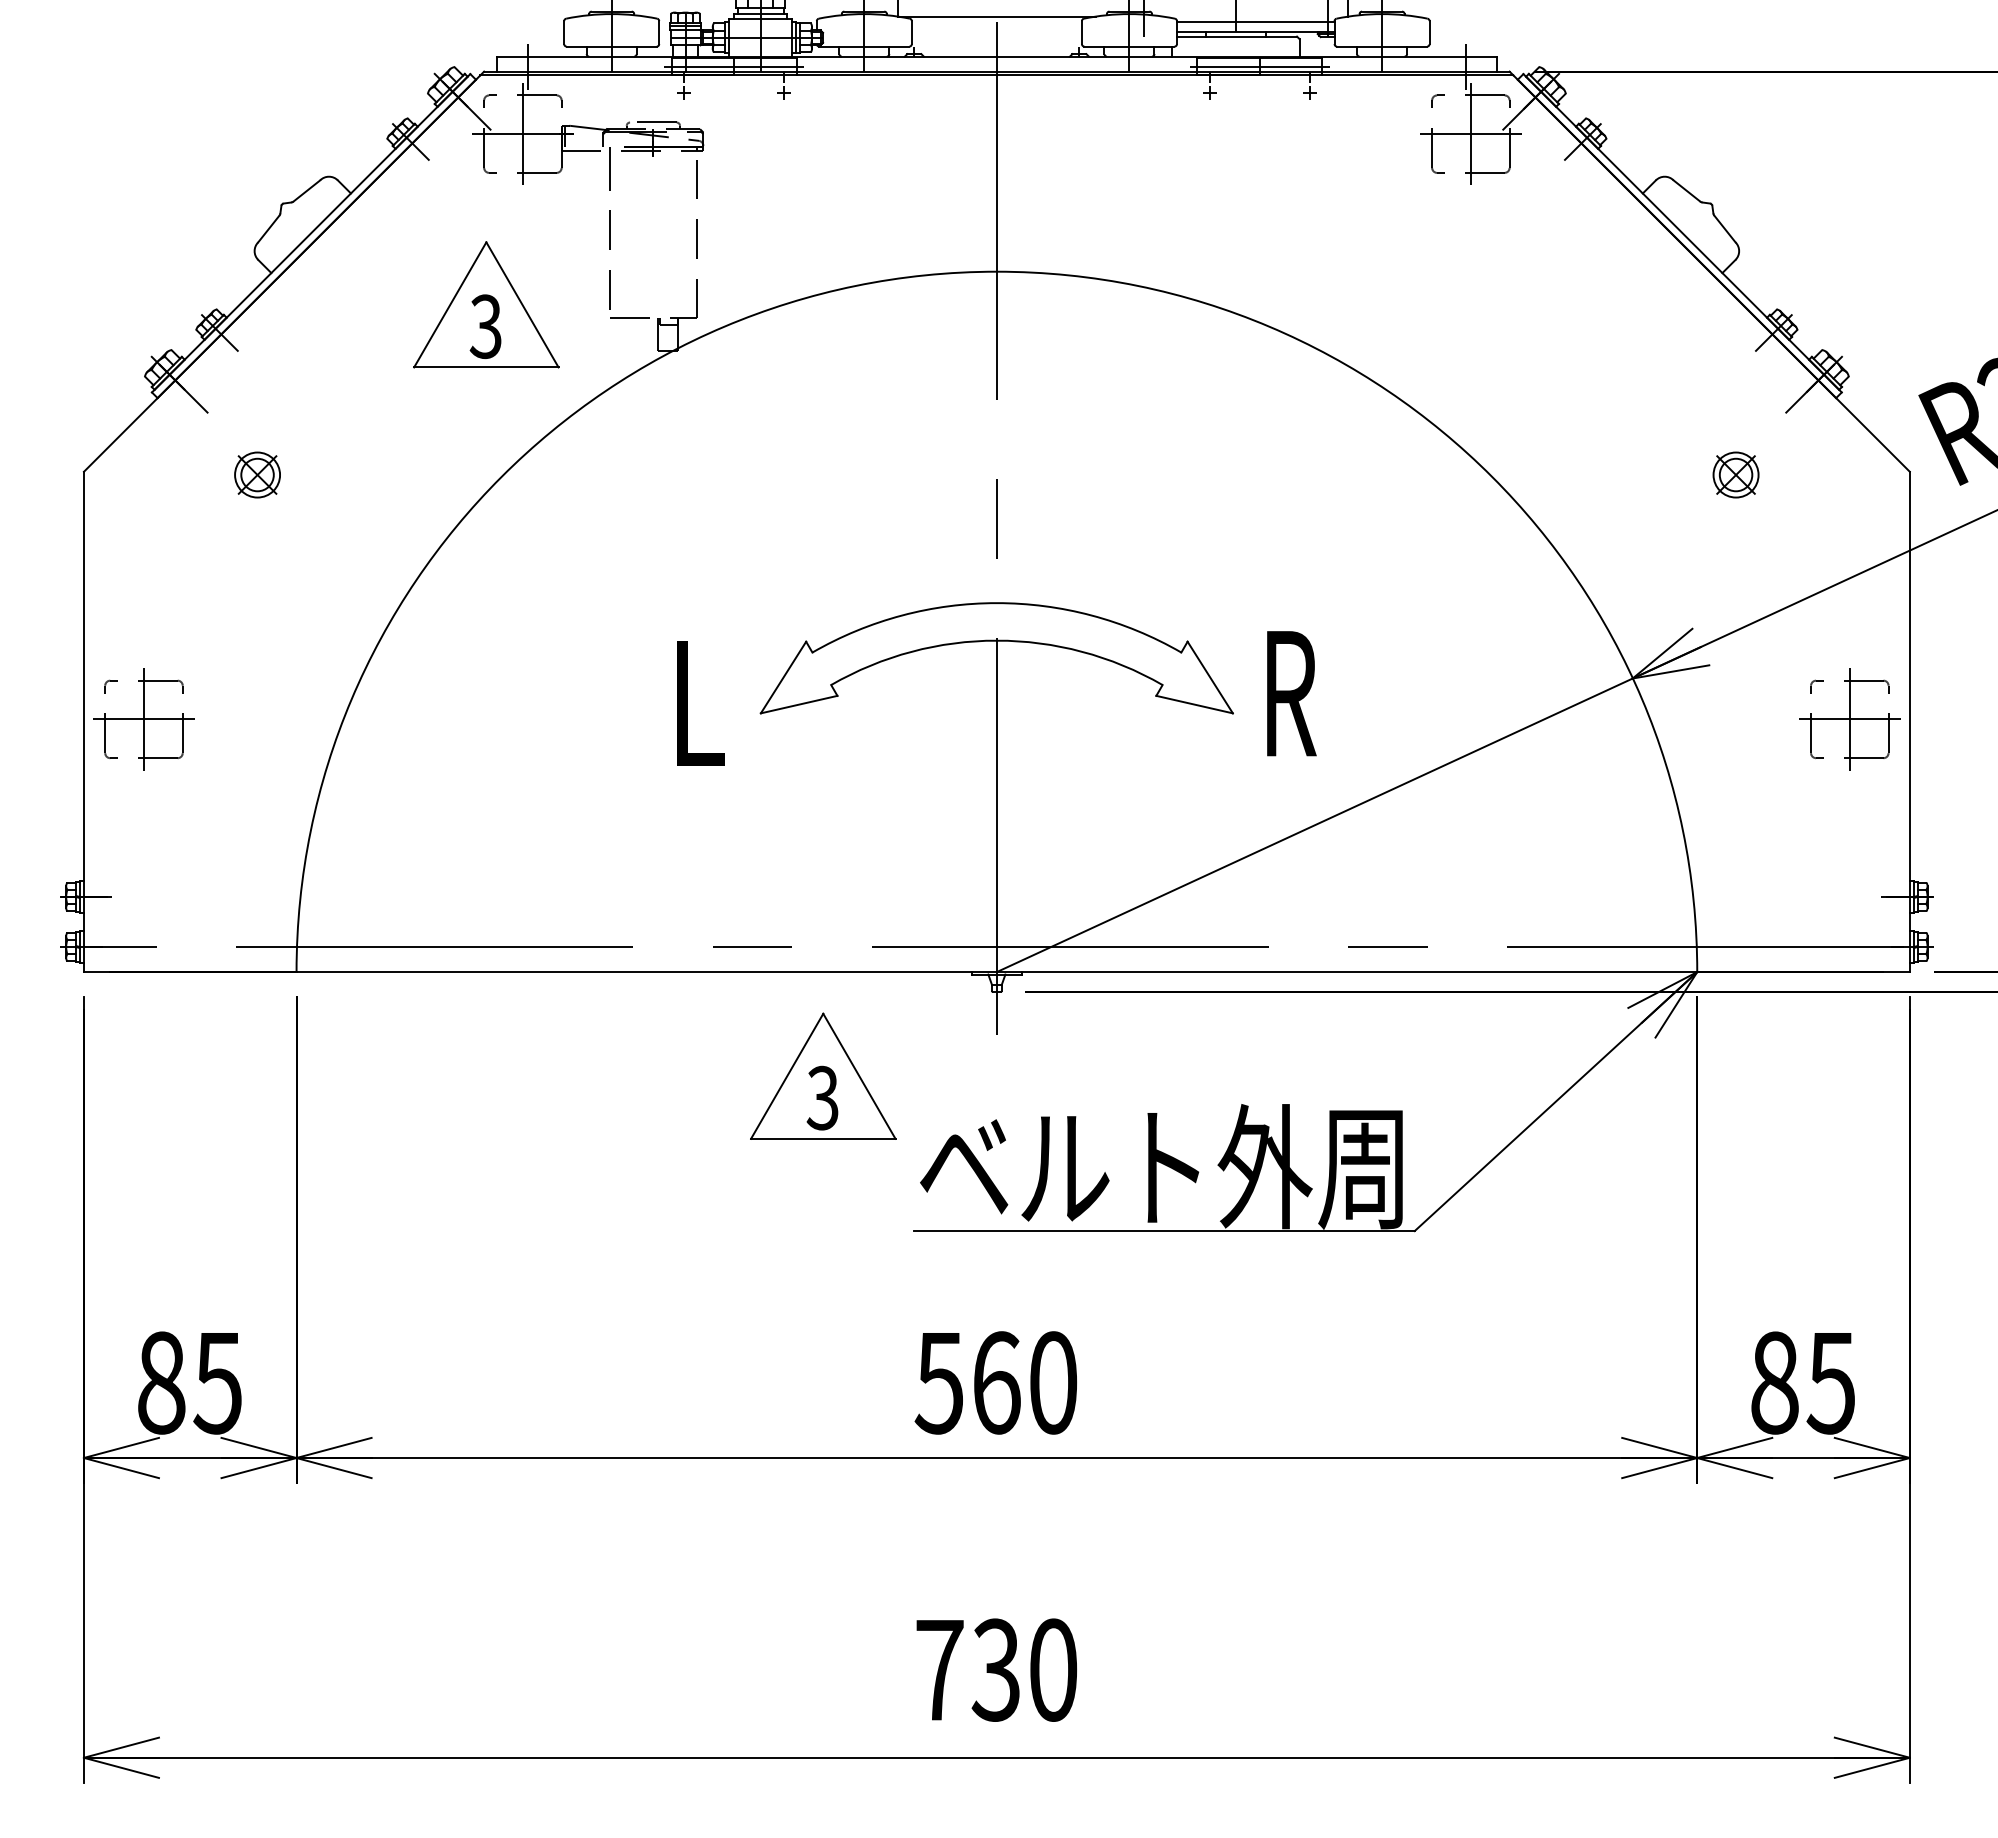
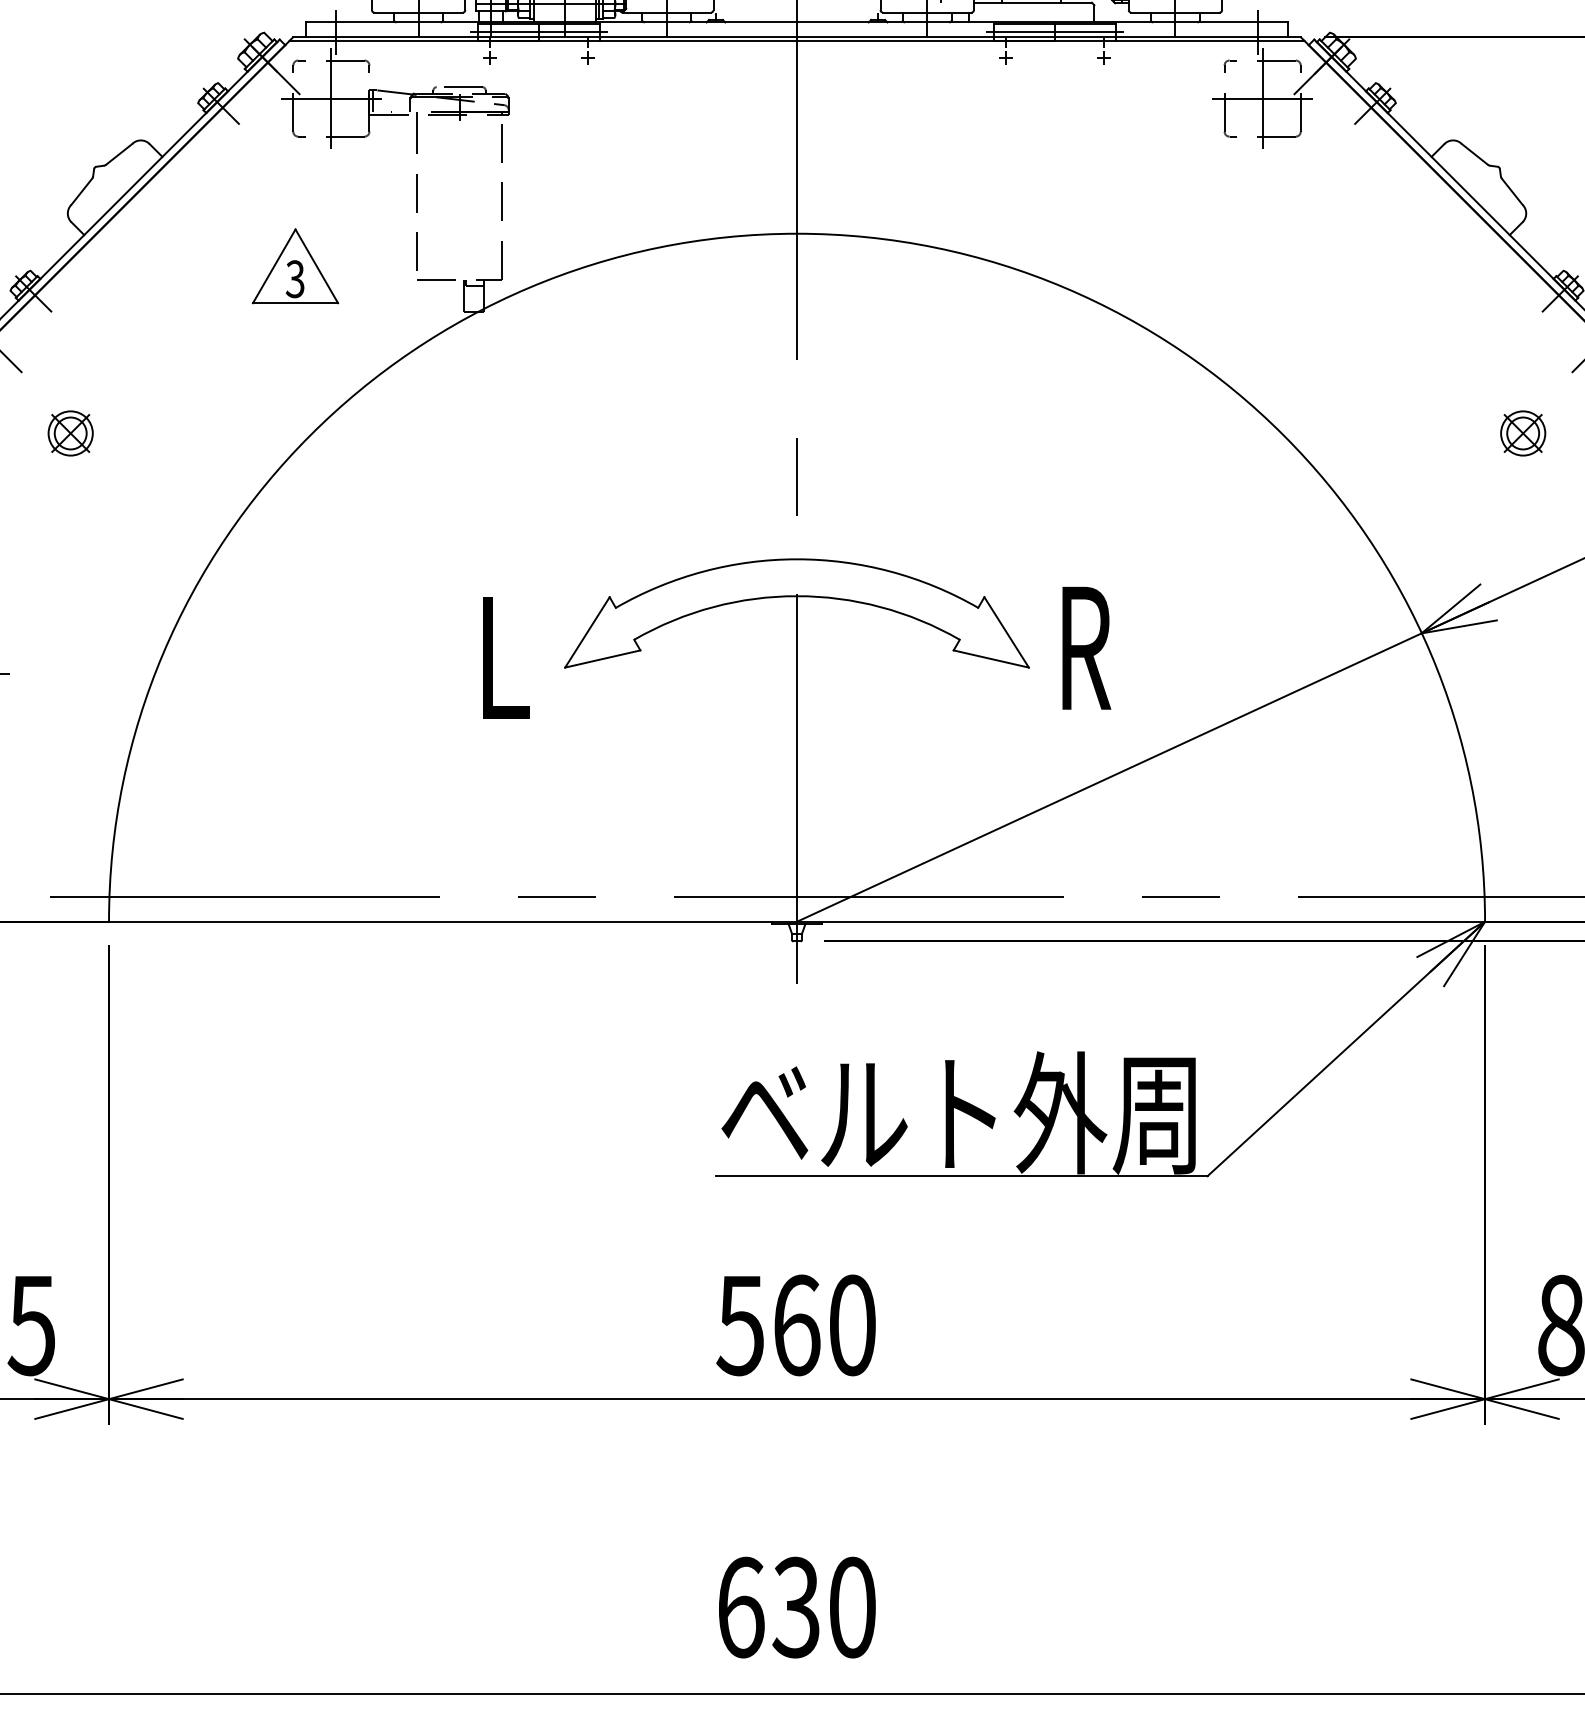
part: (486, 304) -> (295, 265), size x0.6
part: (823, 1075) -> (626, 1023), removed
text: (939, 1669) -> (740, 1606), 730 -> 630

